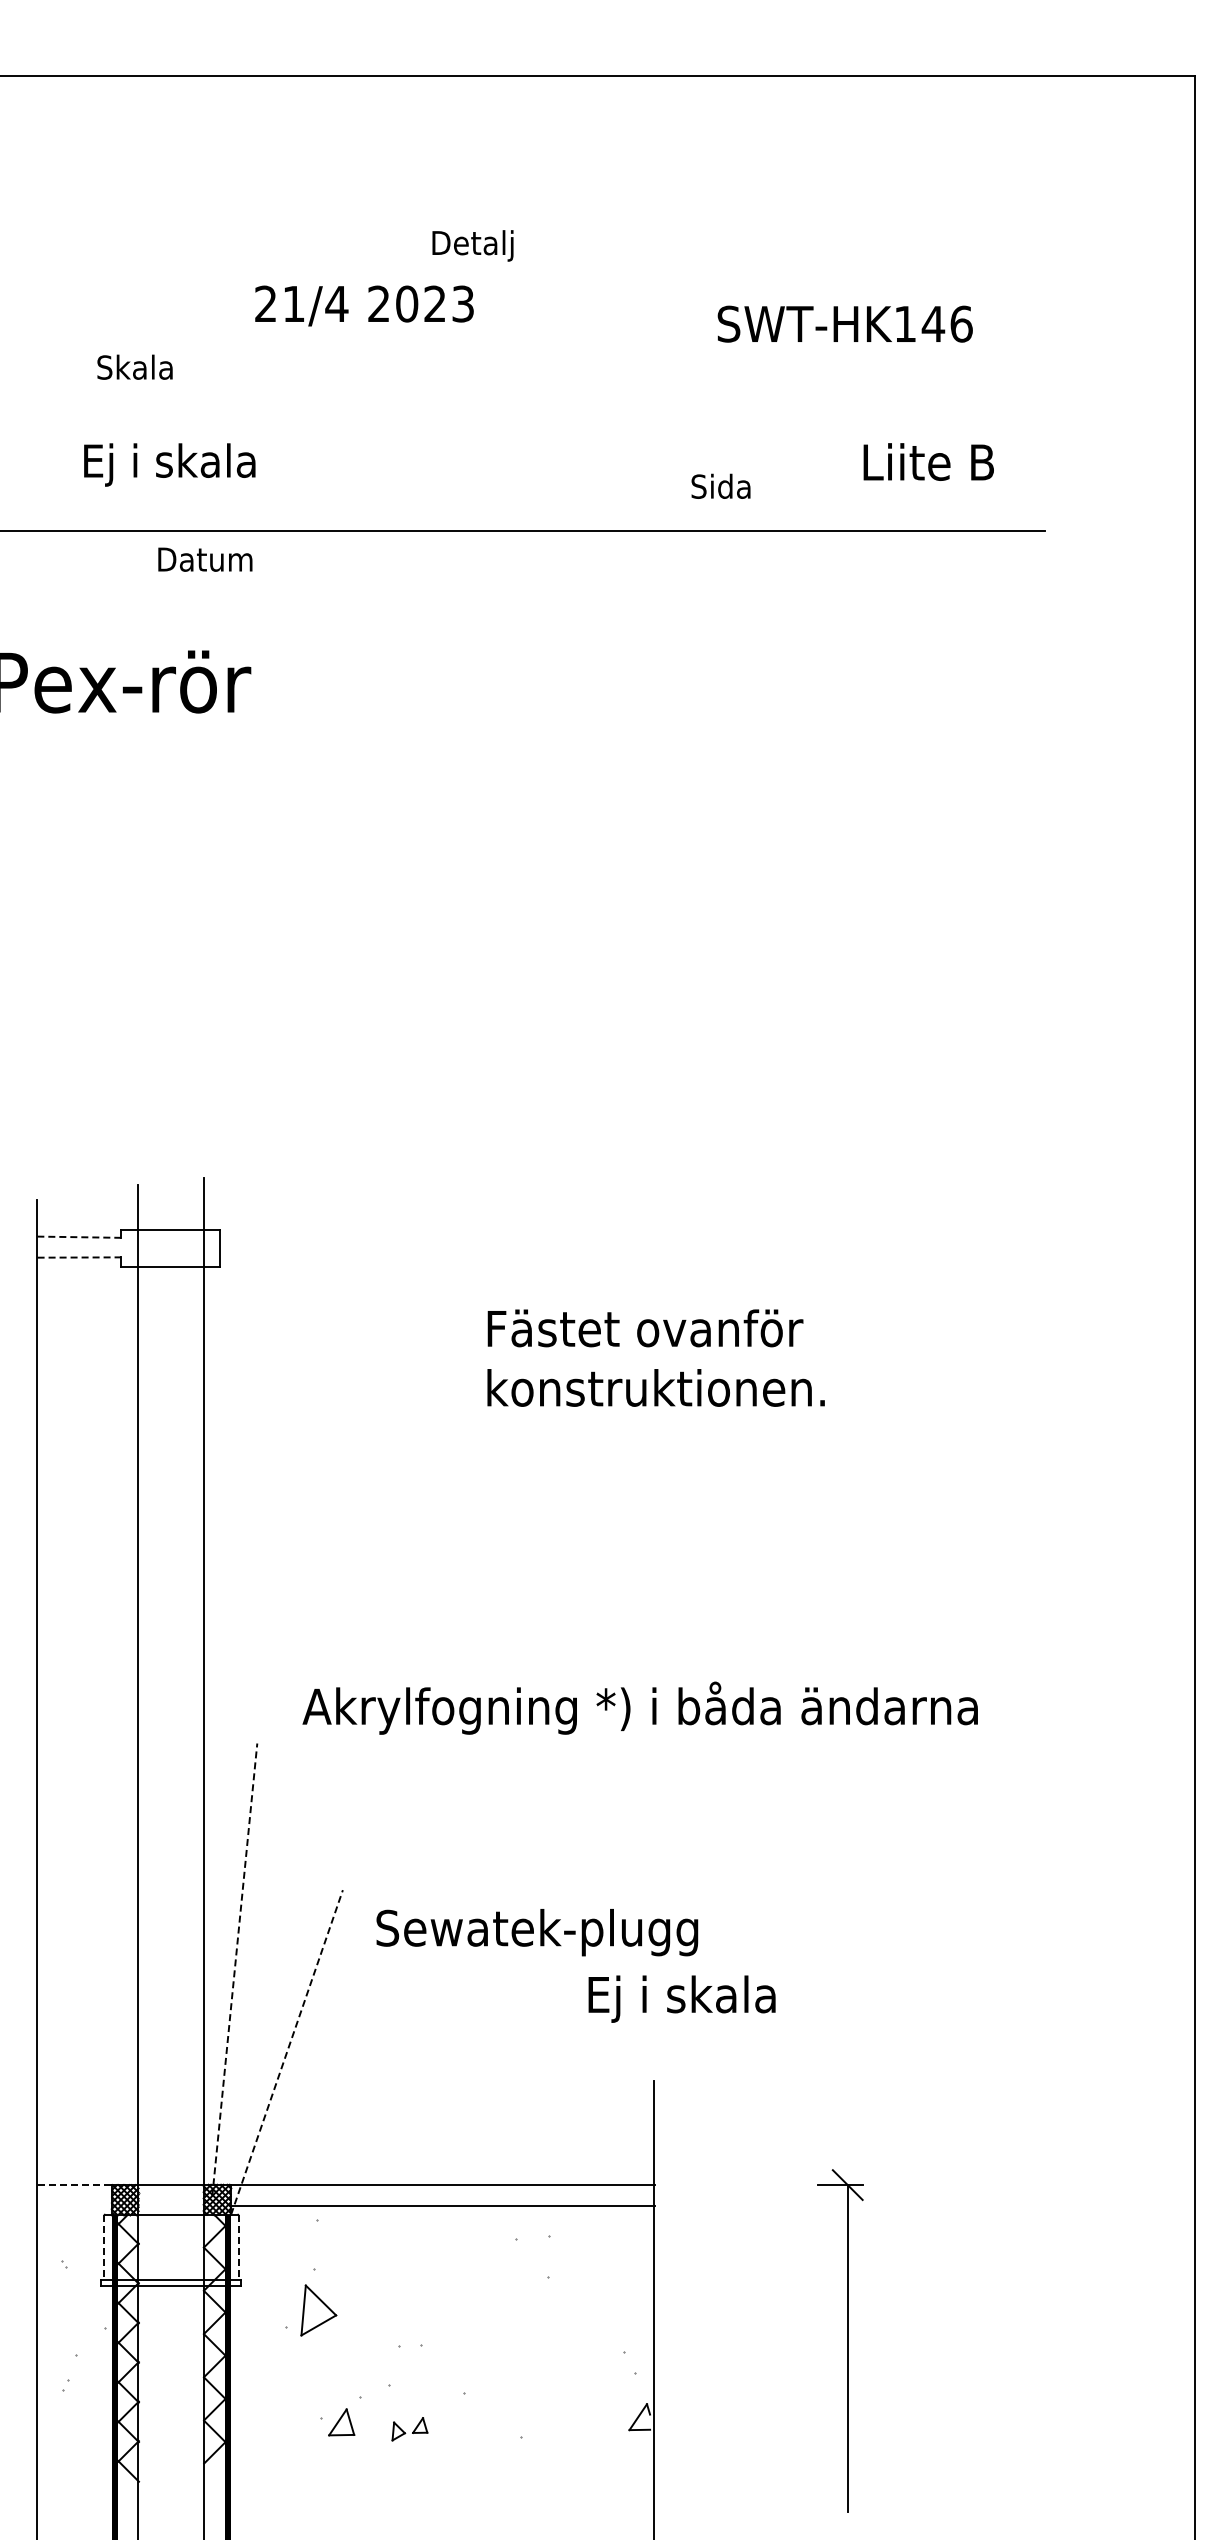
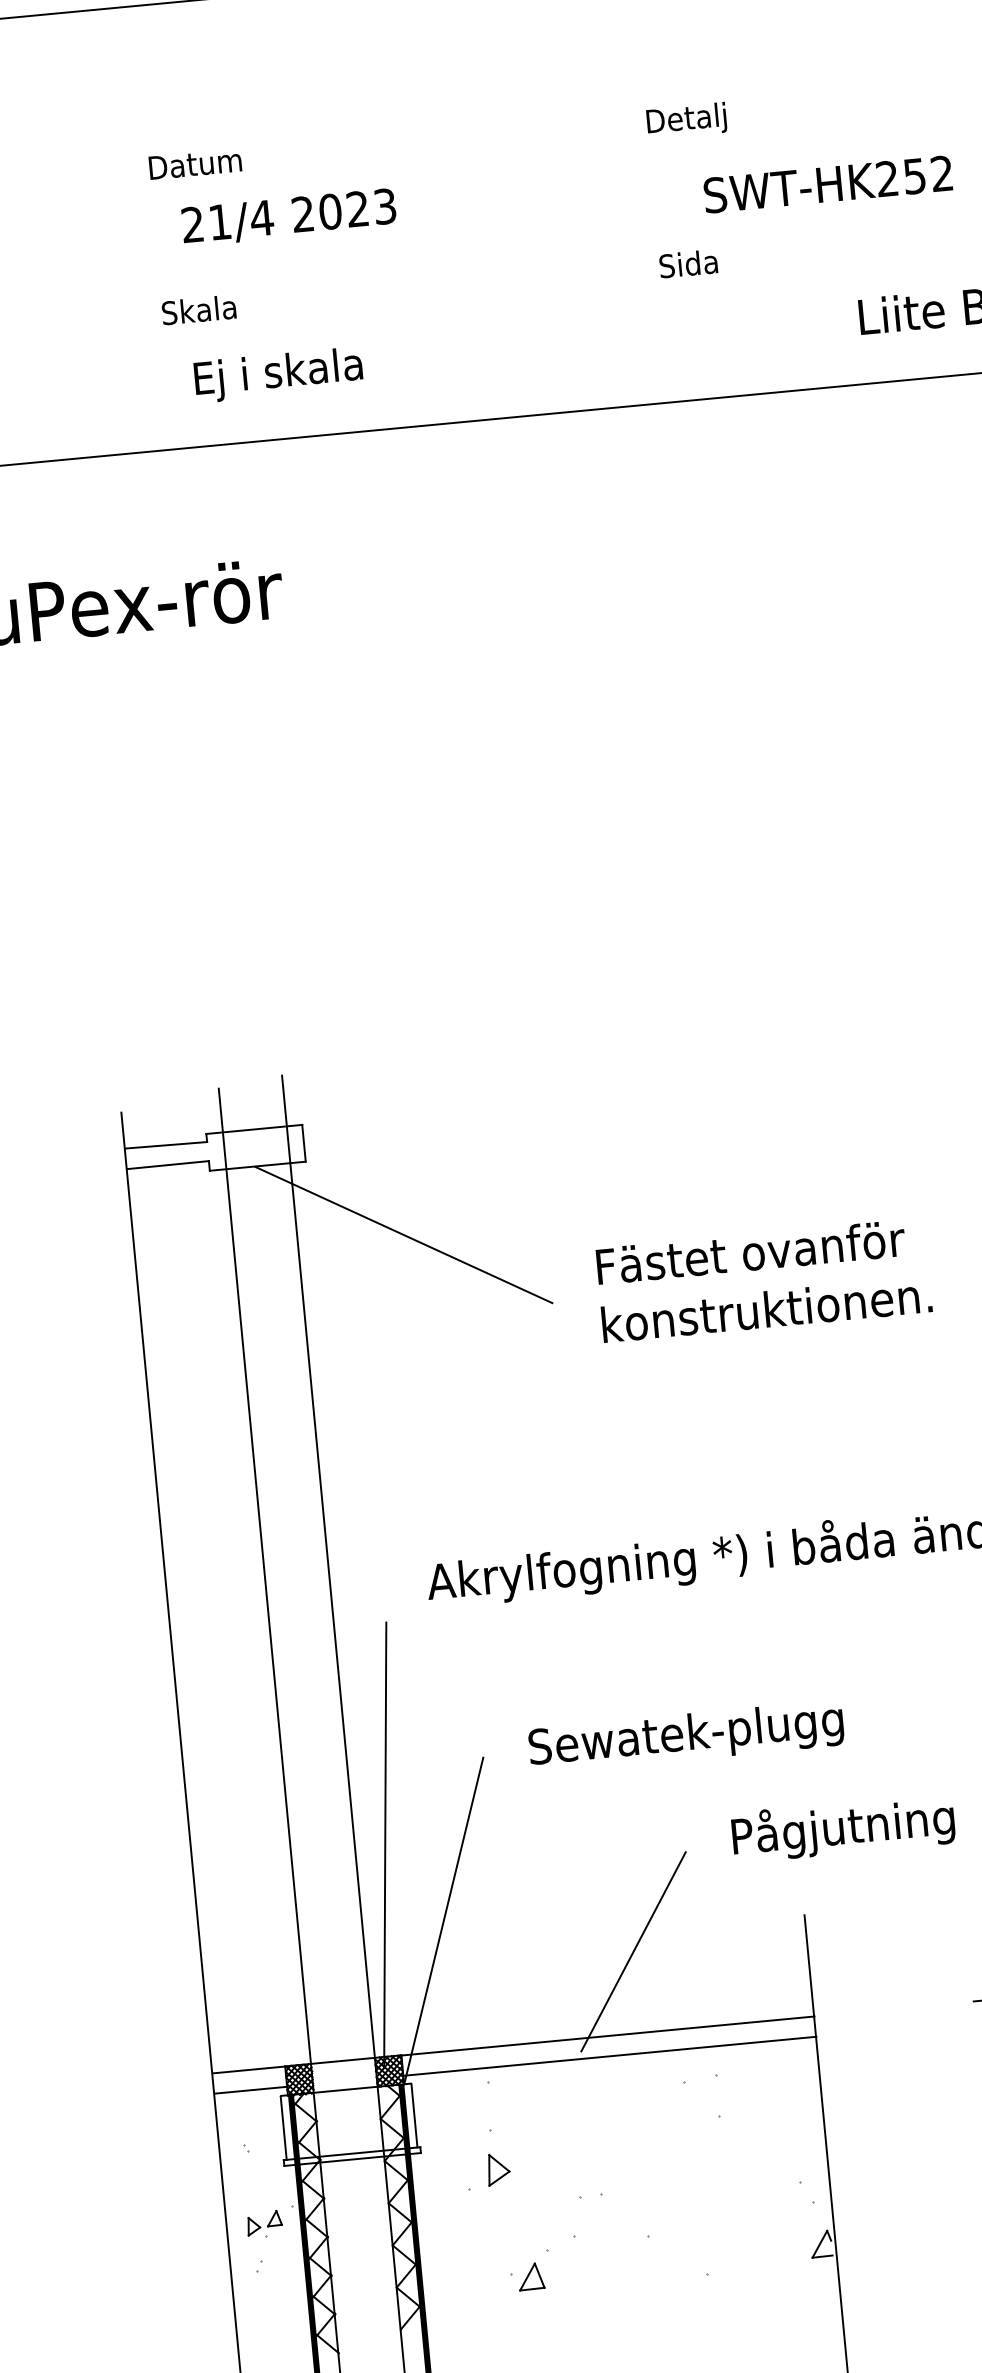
text: (472, 245) -> (686, 120), moved
text: (364, 305) -> (289, 217), moved
text: (933, 323) -> (914, 175), SWT-HK146 -> SWT-HK252
text: (134, 366) -> (198, 309), moved
text: (169, 464) -> (278, 374), moved
text: (720, 485) -> (687, 263), moved
text: (205, 559) -> (195, 163), moved
line: (79, 1237) -> (166, 1145), dashed -> solid
line: (79, 1257) -> (168, 1165), dashed -> solid
line: (312, 1350) -> (403, 1234), added
text: (655, 1357) -> (763, 1279), moved
text: (537, 1932) -> (686, 1736), moved
line: (234, 1969) -> (384, 1845), dashed -> solid
text: (704, 1995) -> (845, 1827), Ej i skala -> Pågjutning
line: (287, 2052) -> (444, 1921), dashed -> solid
line: (476, 2101) -> (633, 1951), added
line: (75, 2185) -> (249, 2070), dashed -> solid
line: (74, 2205) -> (250, 2089), added
line: (104, 2248) -> (283, 2129), dashed -> solid
line: (238, 2248) -> (414, 2116), dashed -> solid
part: (318, 2309) -> (498, 2168), size x0.62
part: (409, 2429) -> (264, 2223), moved

